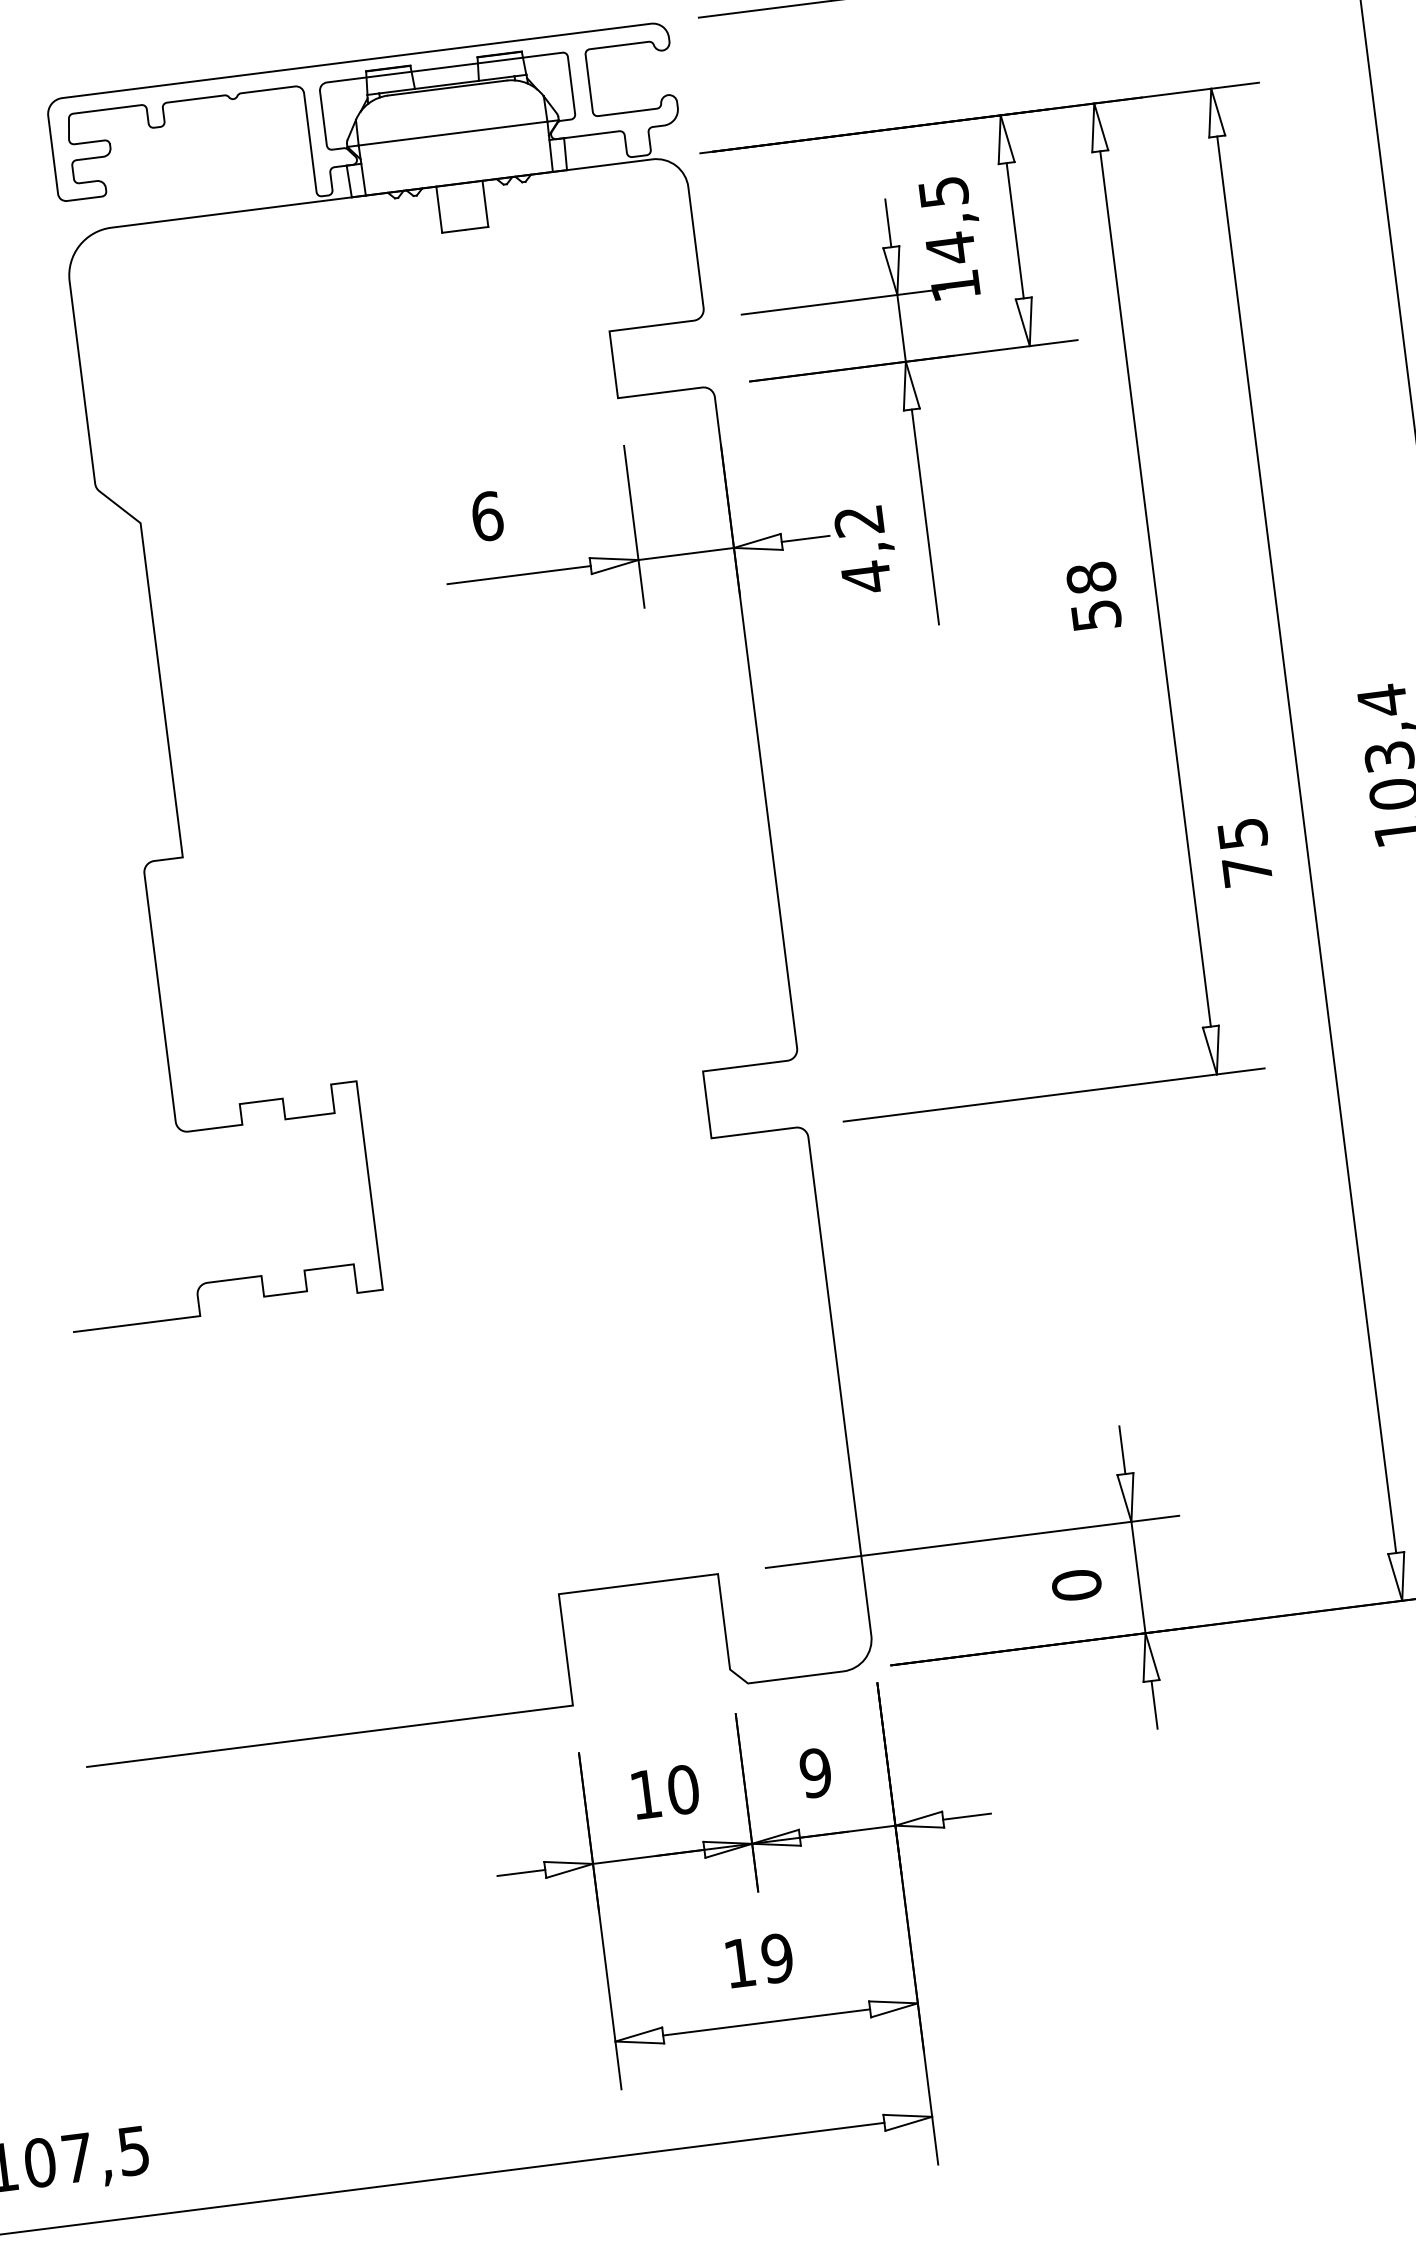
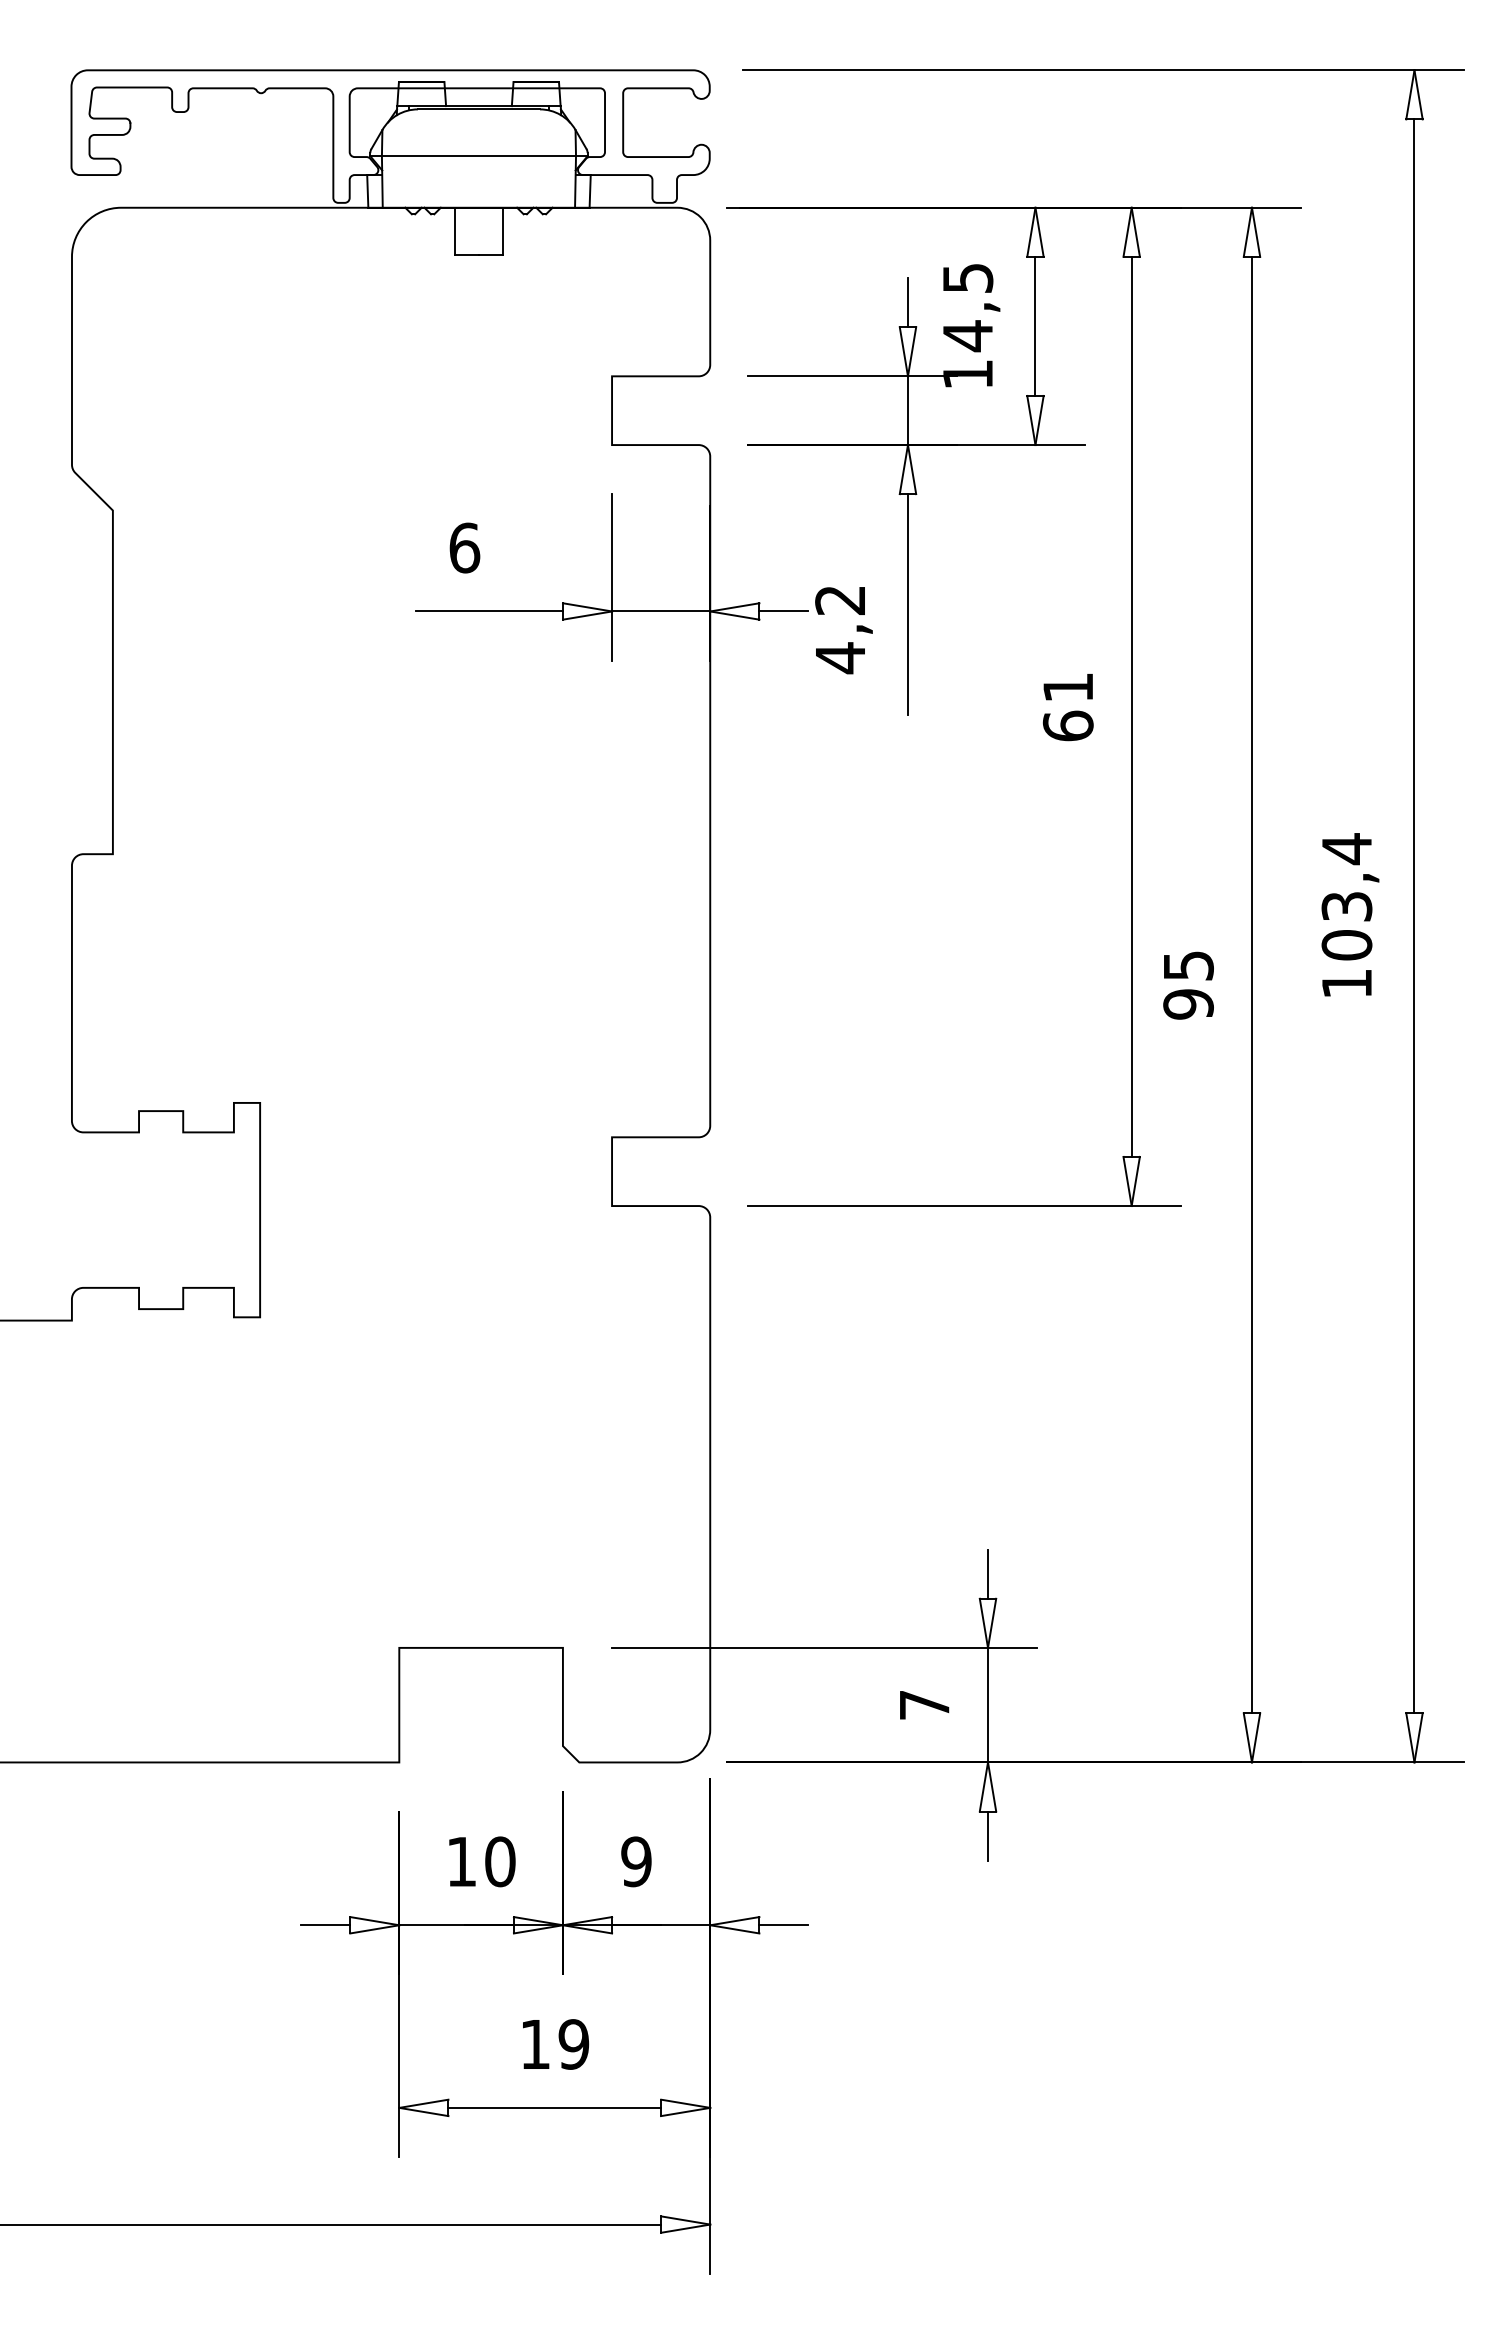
text: (1093, 596) -> (1067, 706), 58 -> 61
text: (1247, 871) -> (1188, 1004), 75 -> 95
text: (1076, 1585) -> (924, 1705), 0 -> 7

